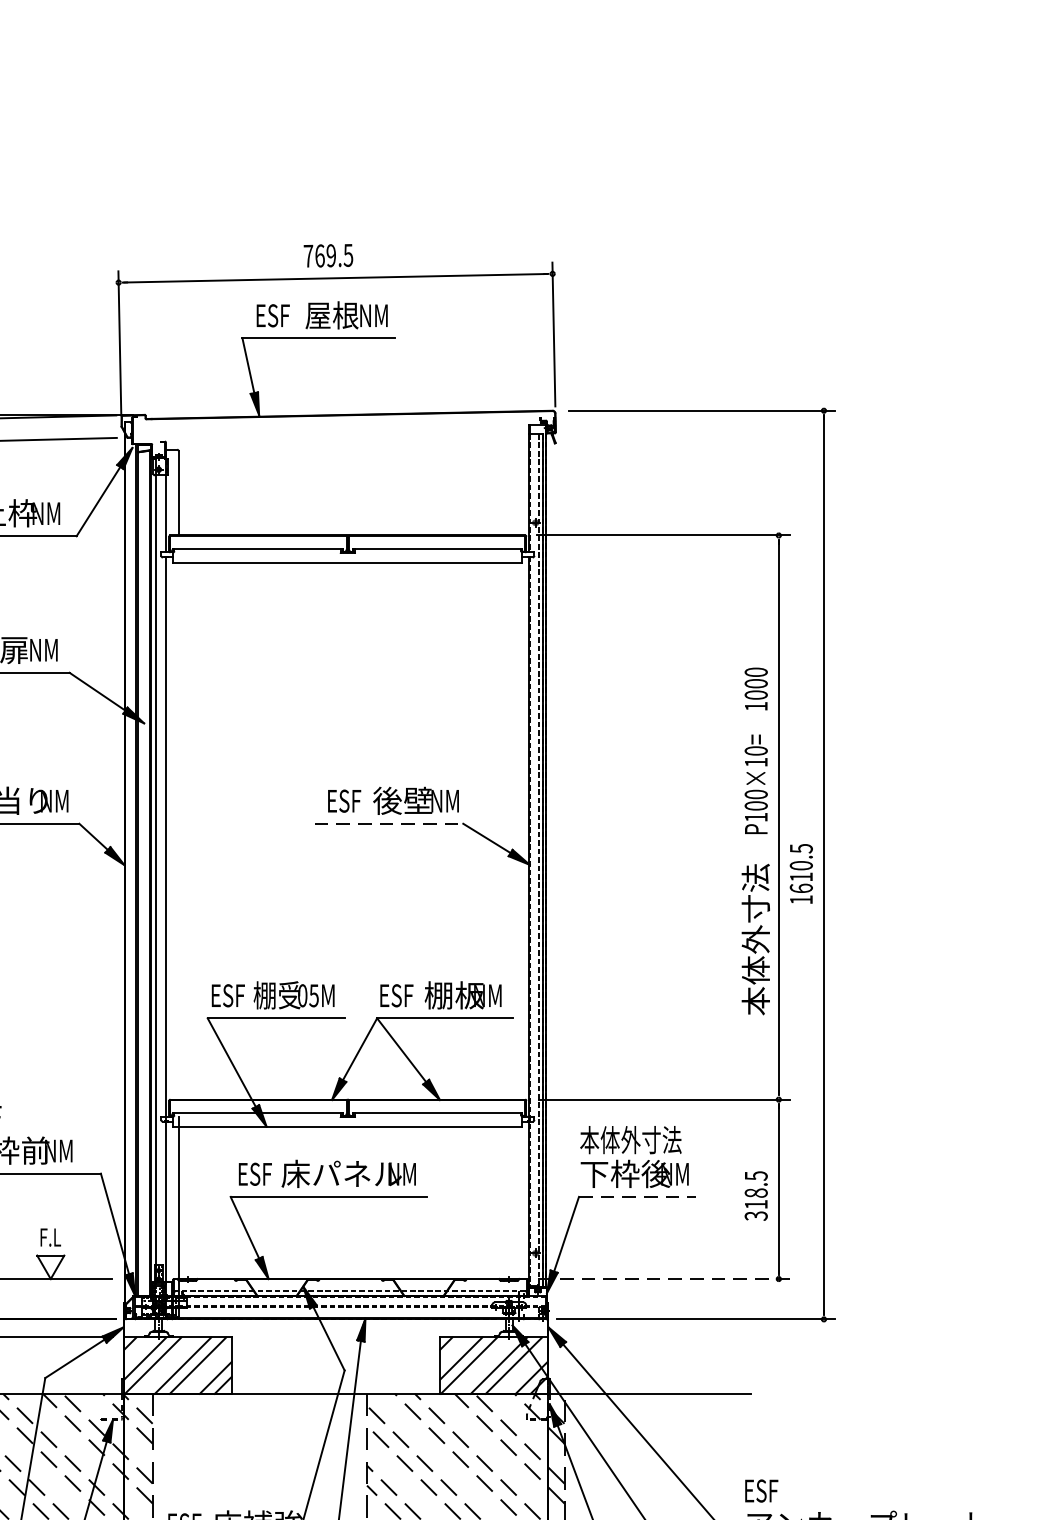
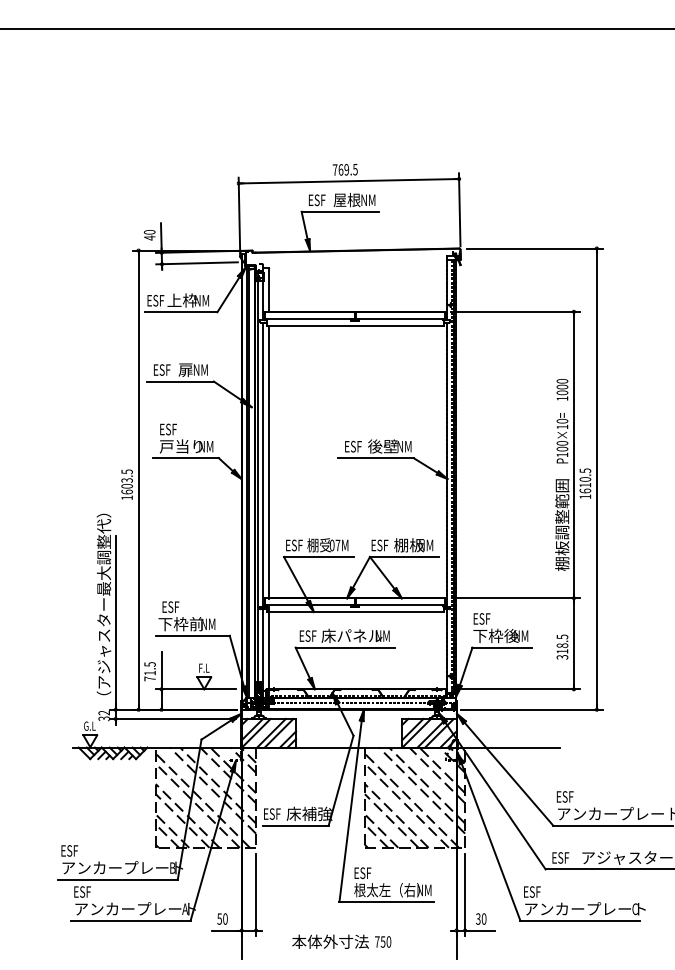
line: (389, 824) -> (376, 458), dashed -> solid
line: (179, 830) -> (269, 461), added
text: (756, 954) -> (562, 524), 本体外寸法 -> 棚板調整範囲
text: (313, 995) -> (337, 545), 05M -> 07M
text: (630, 1139) -> (498, 618), 本体外寸法 -> ESF
line: (638, 1196) -> (502, 647), dashed -> solid
line: (663, 1279) -> (515, 689), dashed -> solid

